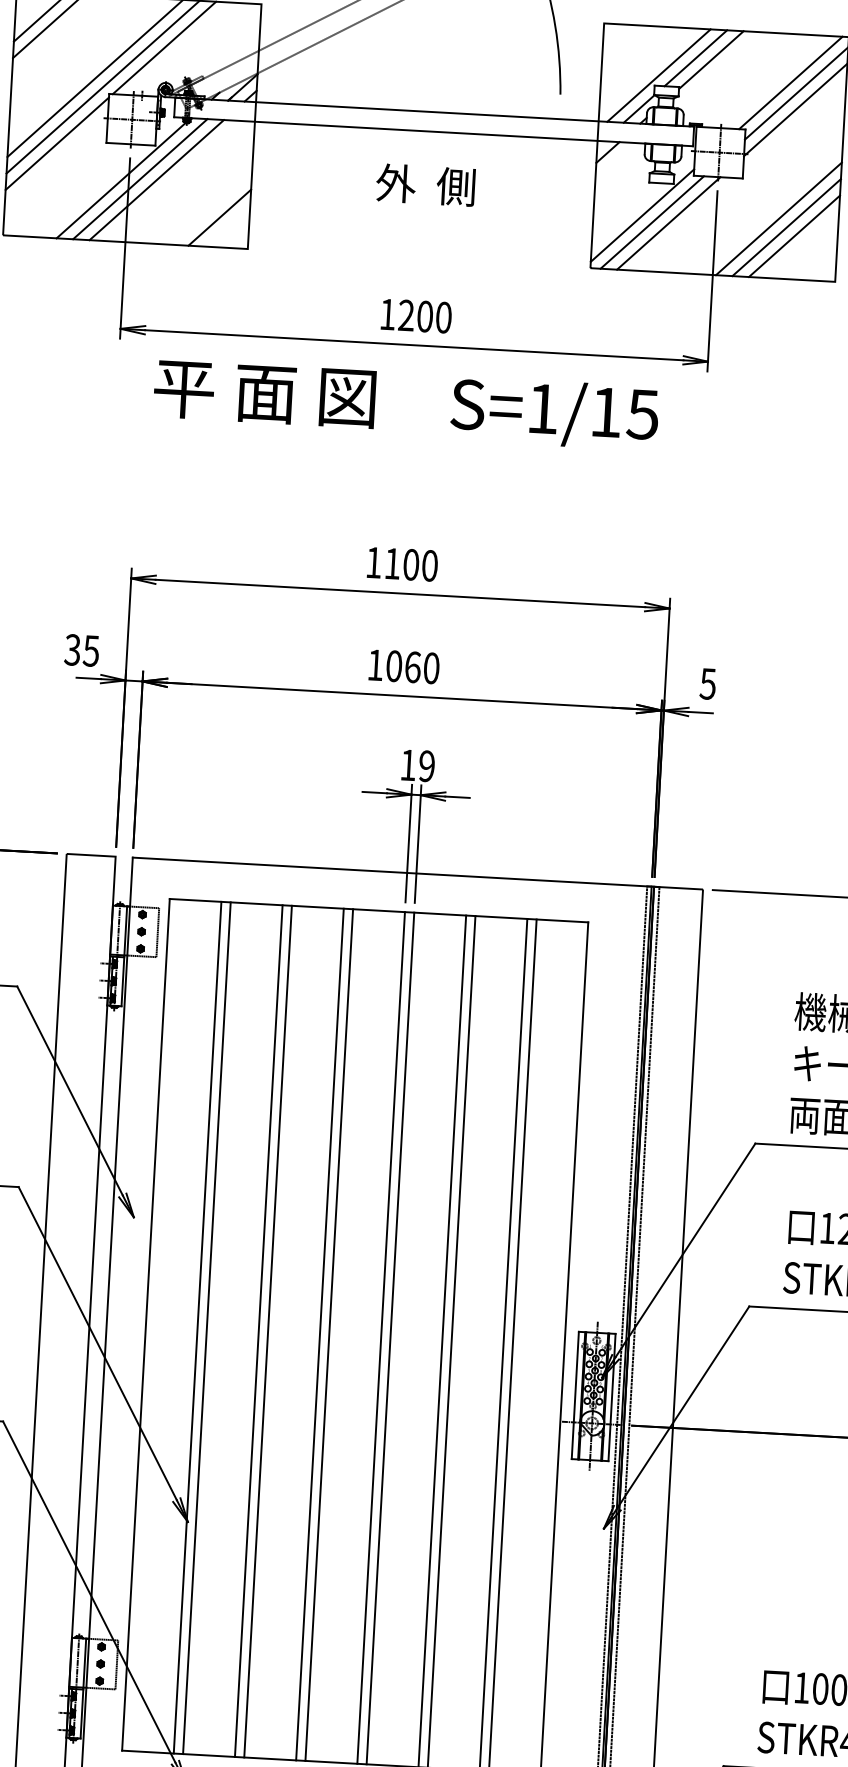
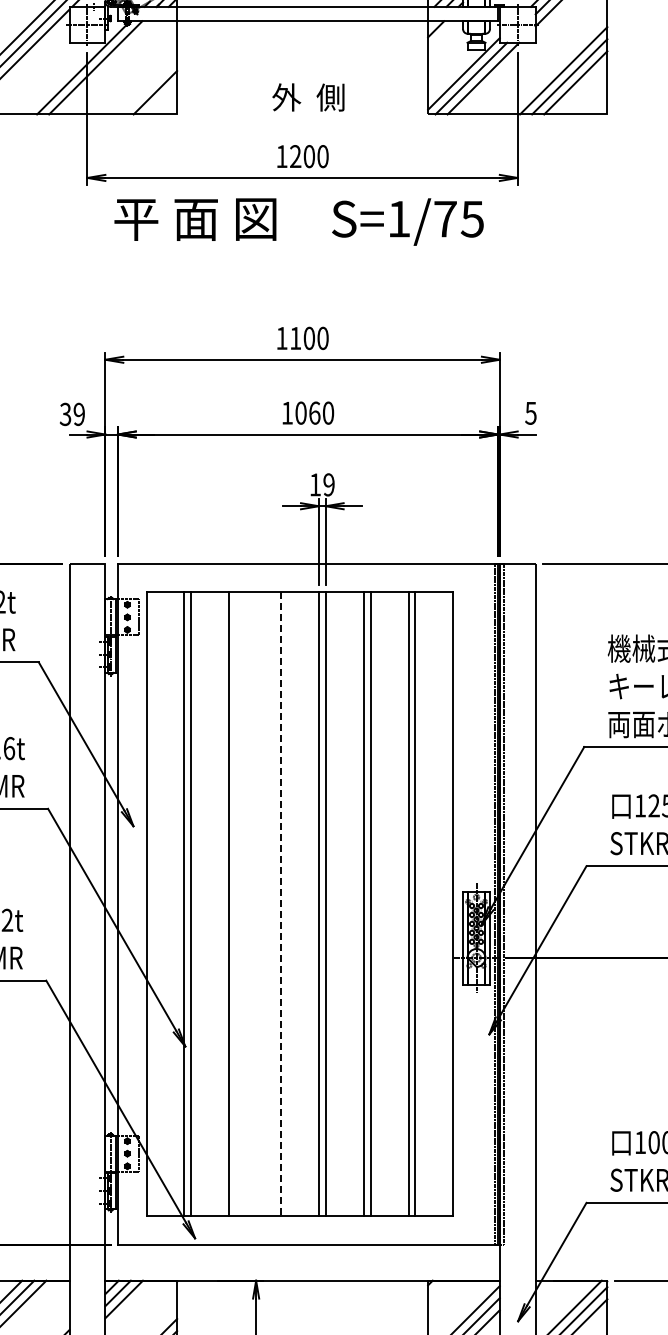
line: (156, 179) -> (107, 67), removed
text: (425, 185) -> (308, 97), moved
text: (606, 412) -> (445, 219), S=1/15 -> S=1/75
text: (90, 649) -> (78, 413), 35 -> 39
line: (268, 1332) -> (236, 904), removed
line: (320, 1334) -> (274, 904), removed
line: (328, 1335) -> (280, 904), solid -> dashed

